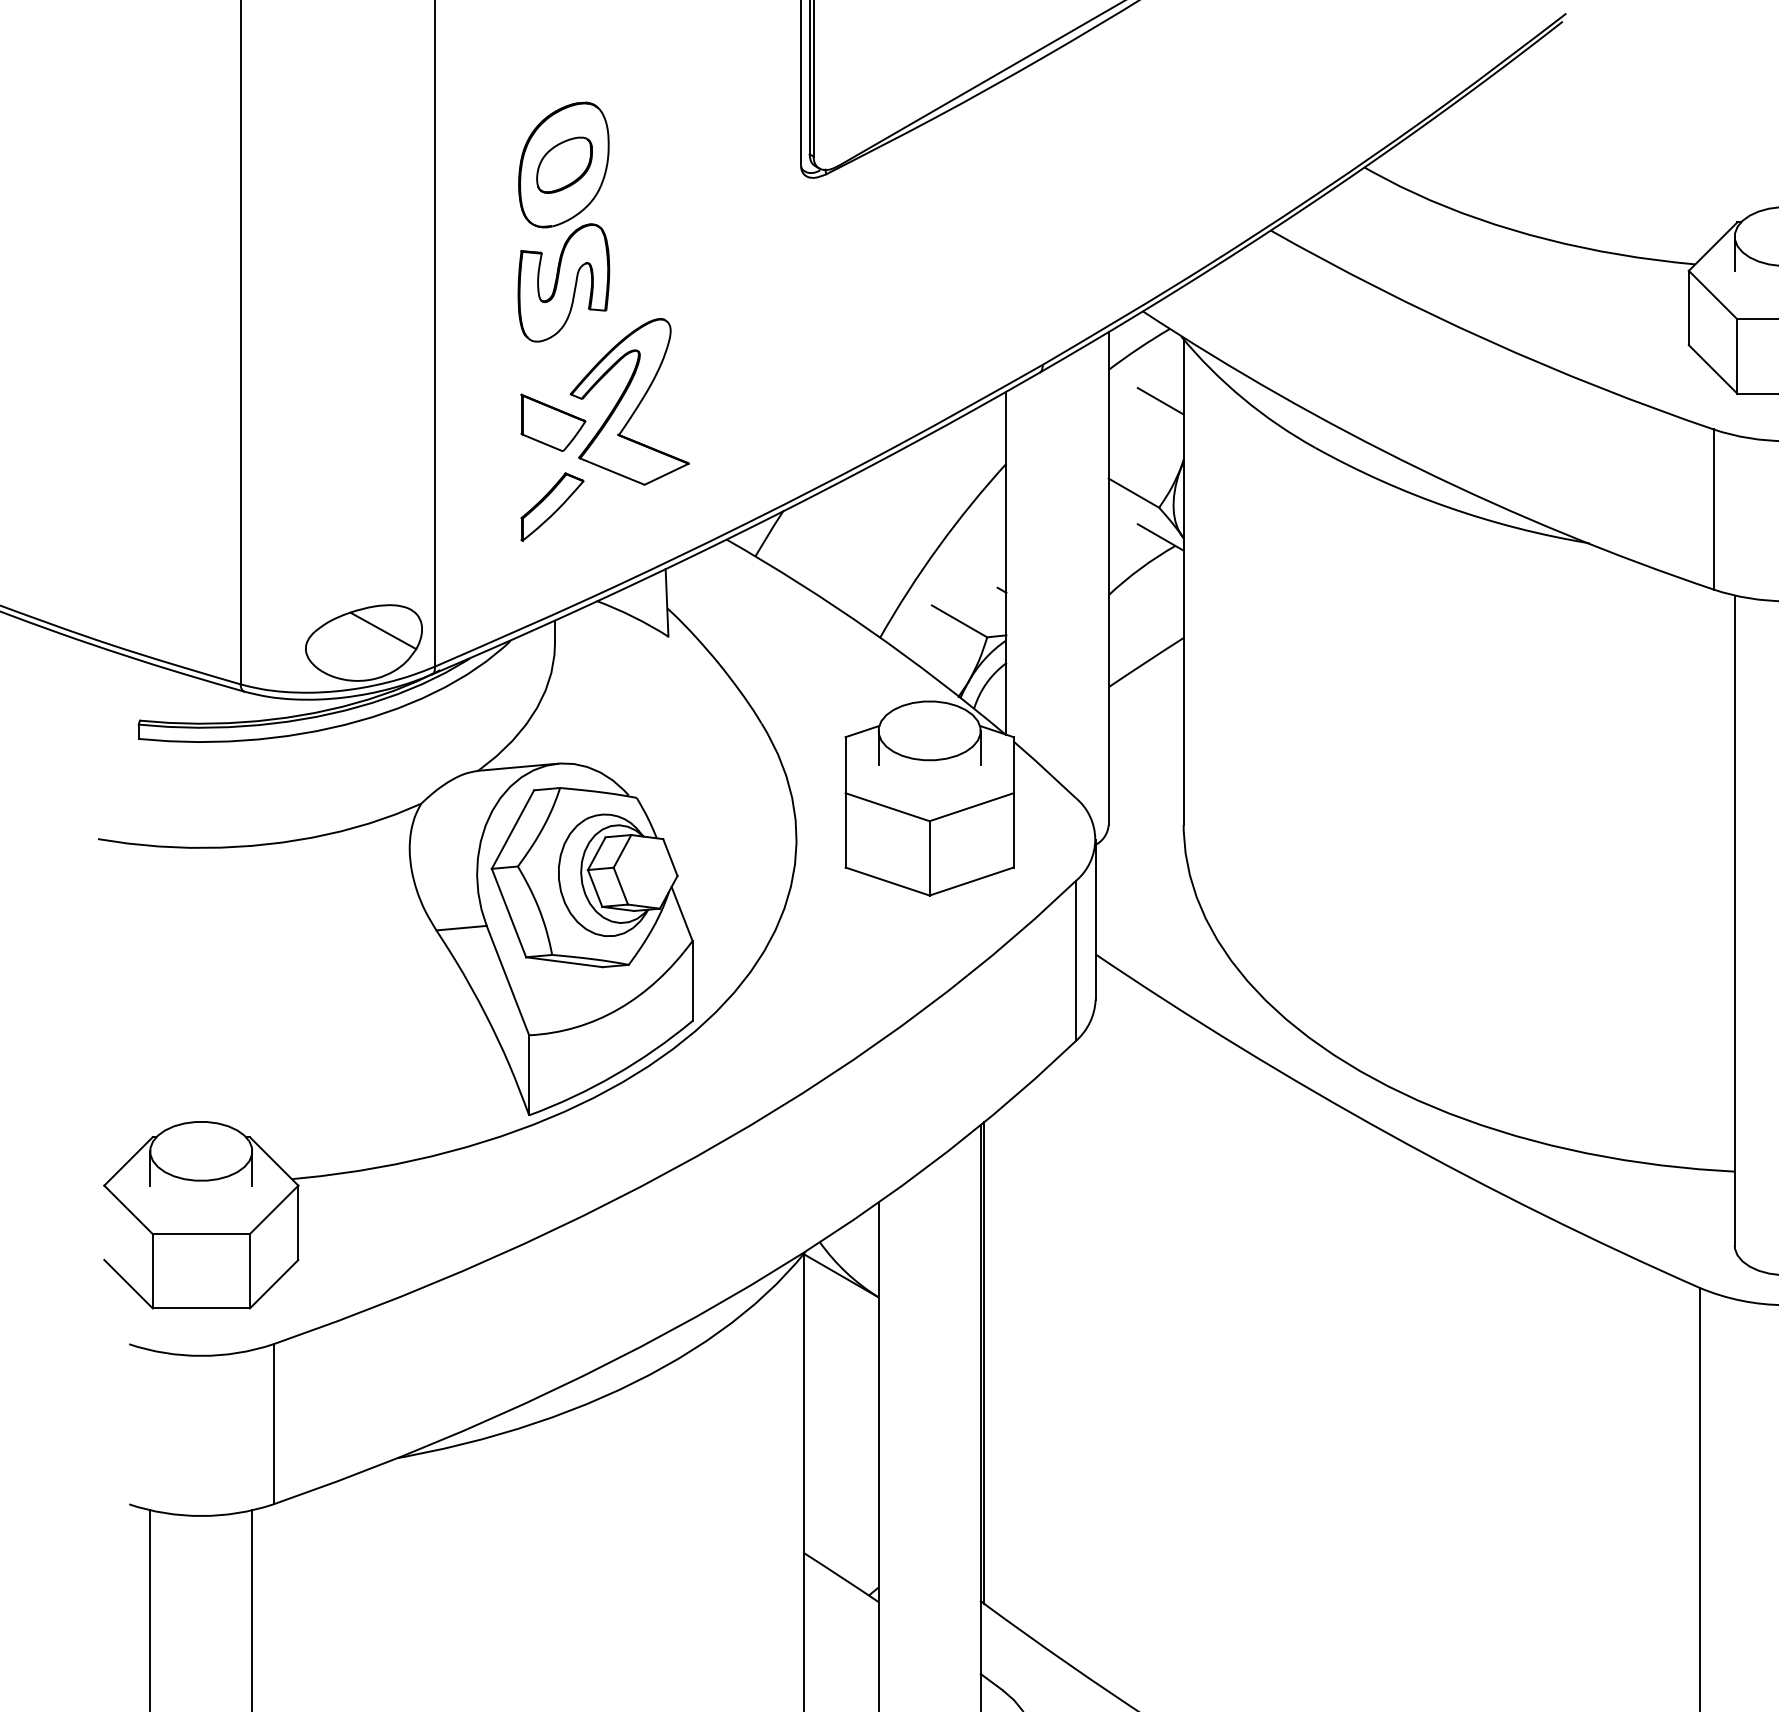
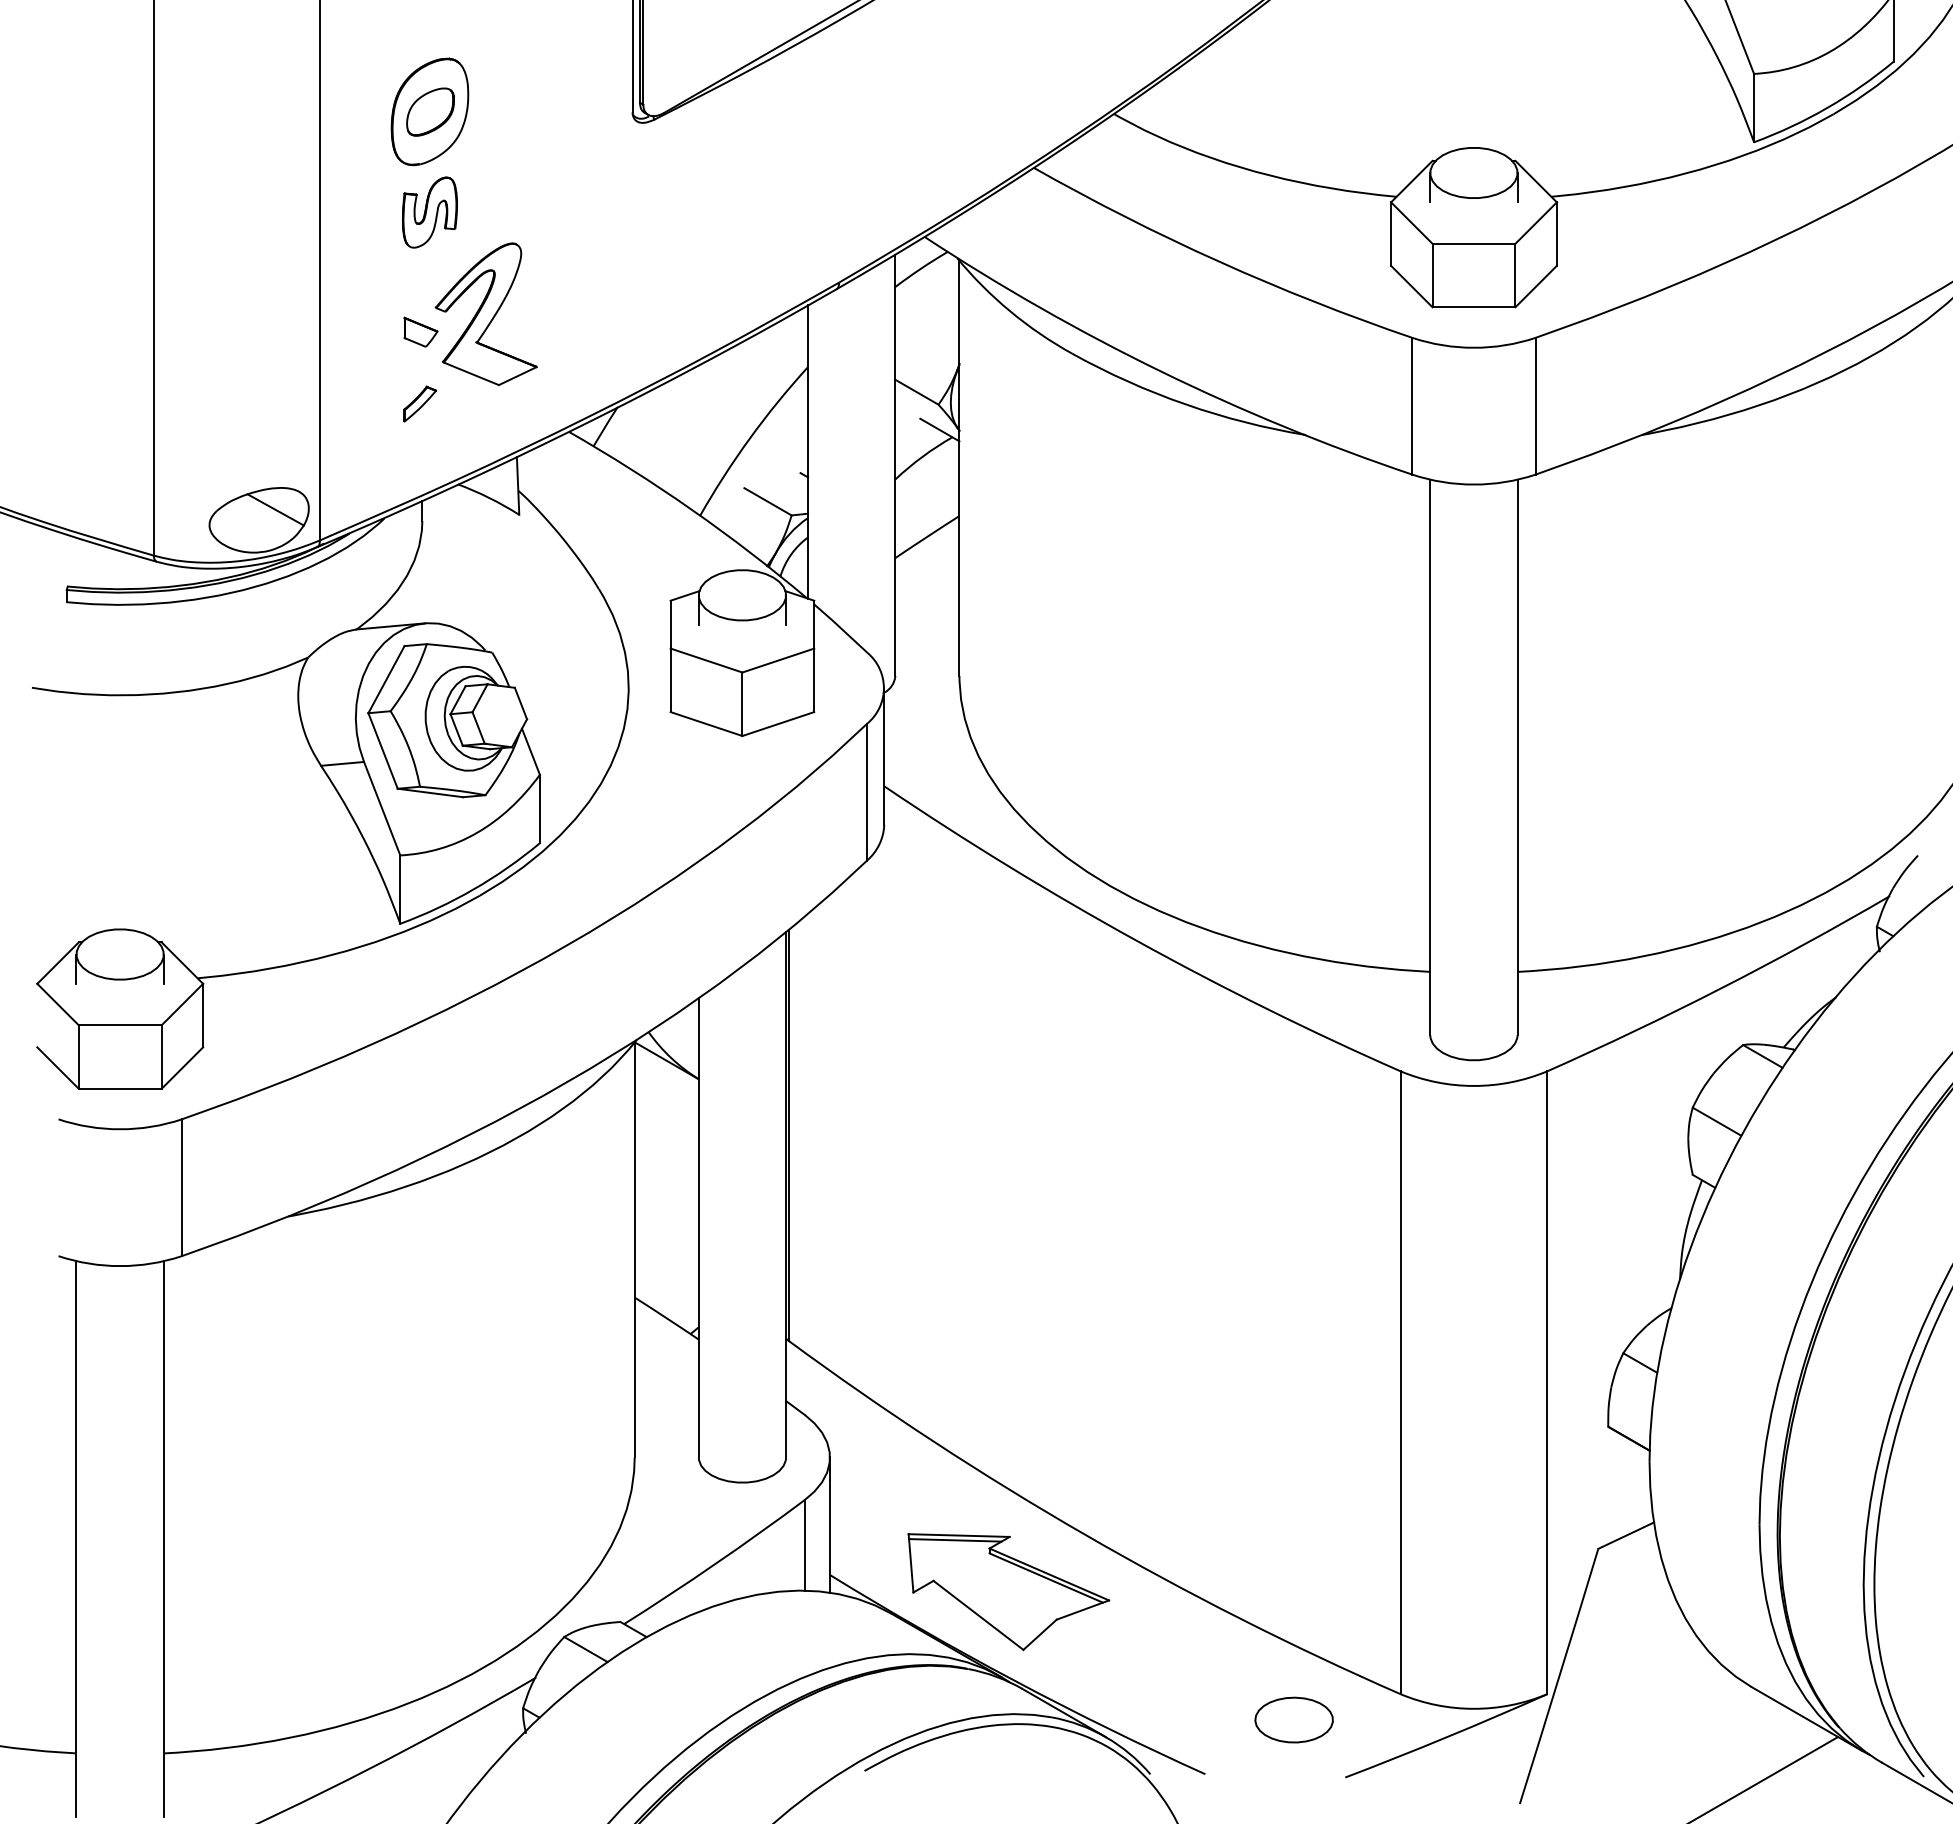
part: (563, 282) -> (429, 212), size x0.7
line: (1160, 400) -> (939, 313), removed
part: (552, 423) -> (420, 332), size x0.6
part: (551, 506) -> (419, 403), size x0.6

